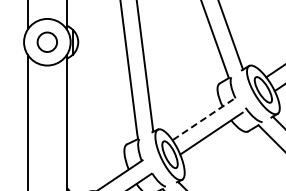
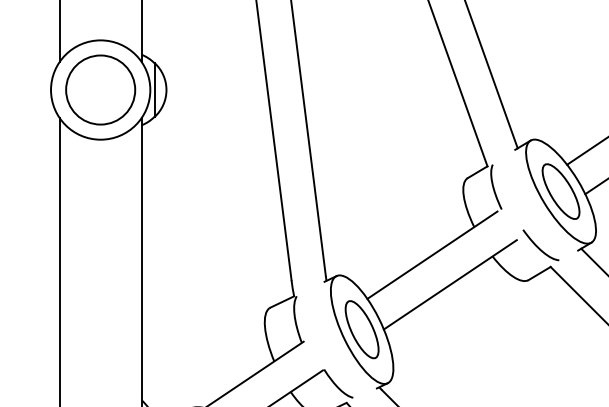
circle: (47, 42) -> (100, 90), size x1.67
line: (203, 119) -> (433, 254), dashed -> solid

